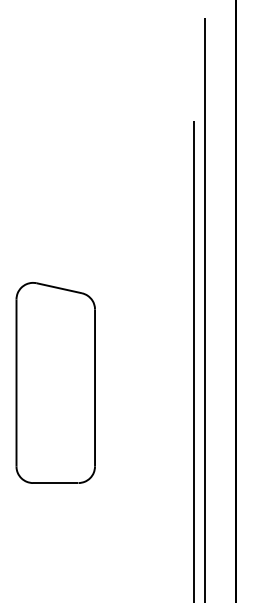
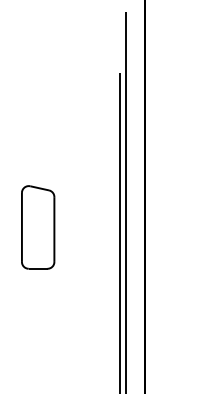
part: (56, 383) -> (38, 227), size x0.7

